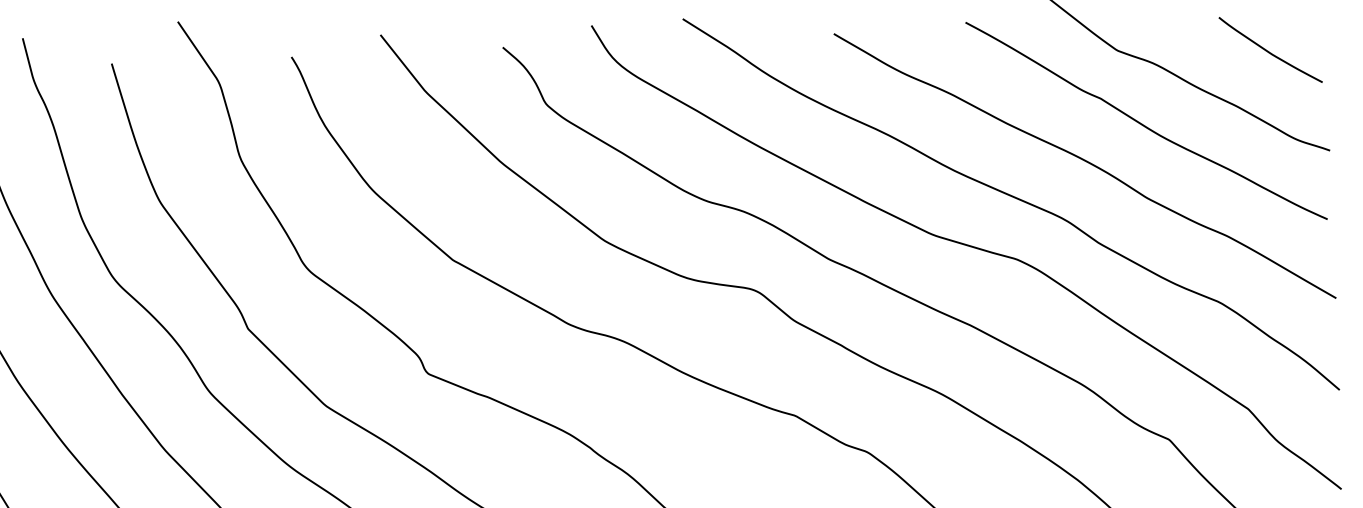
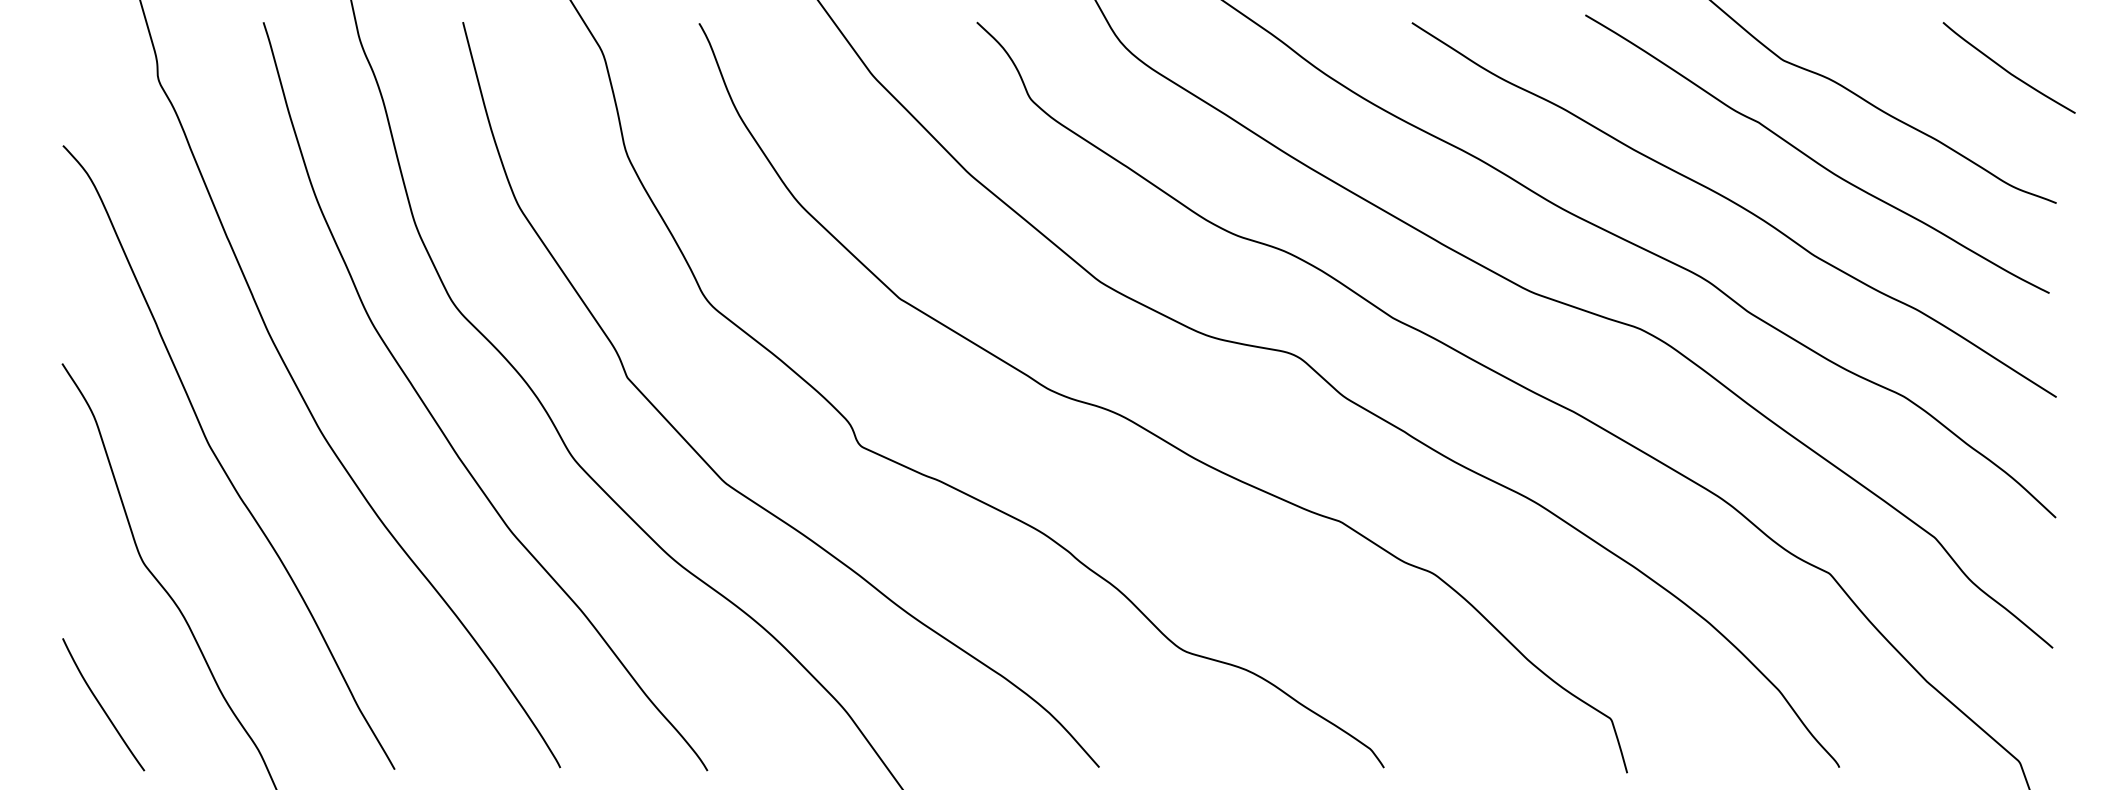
curve: (1268, 51) -> (2006, 69), moved

